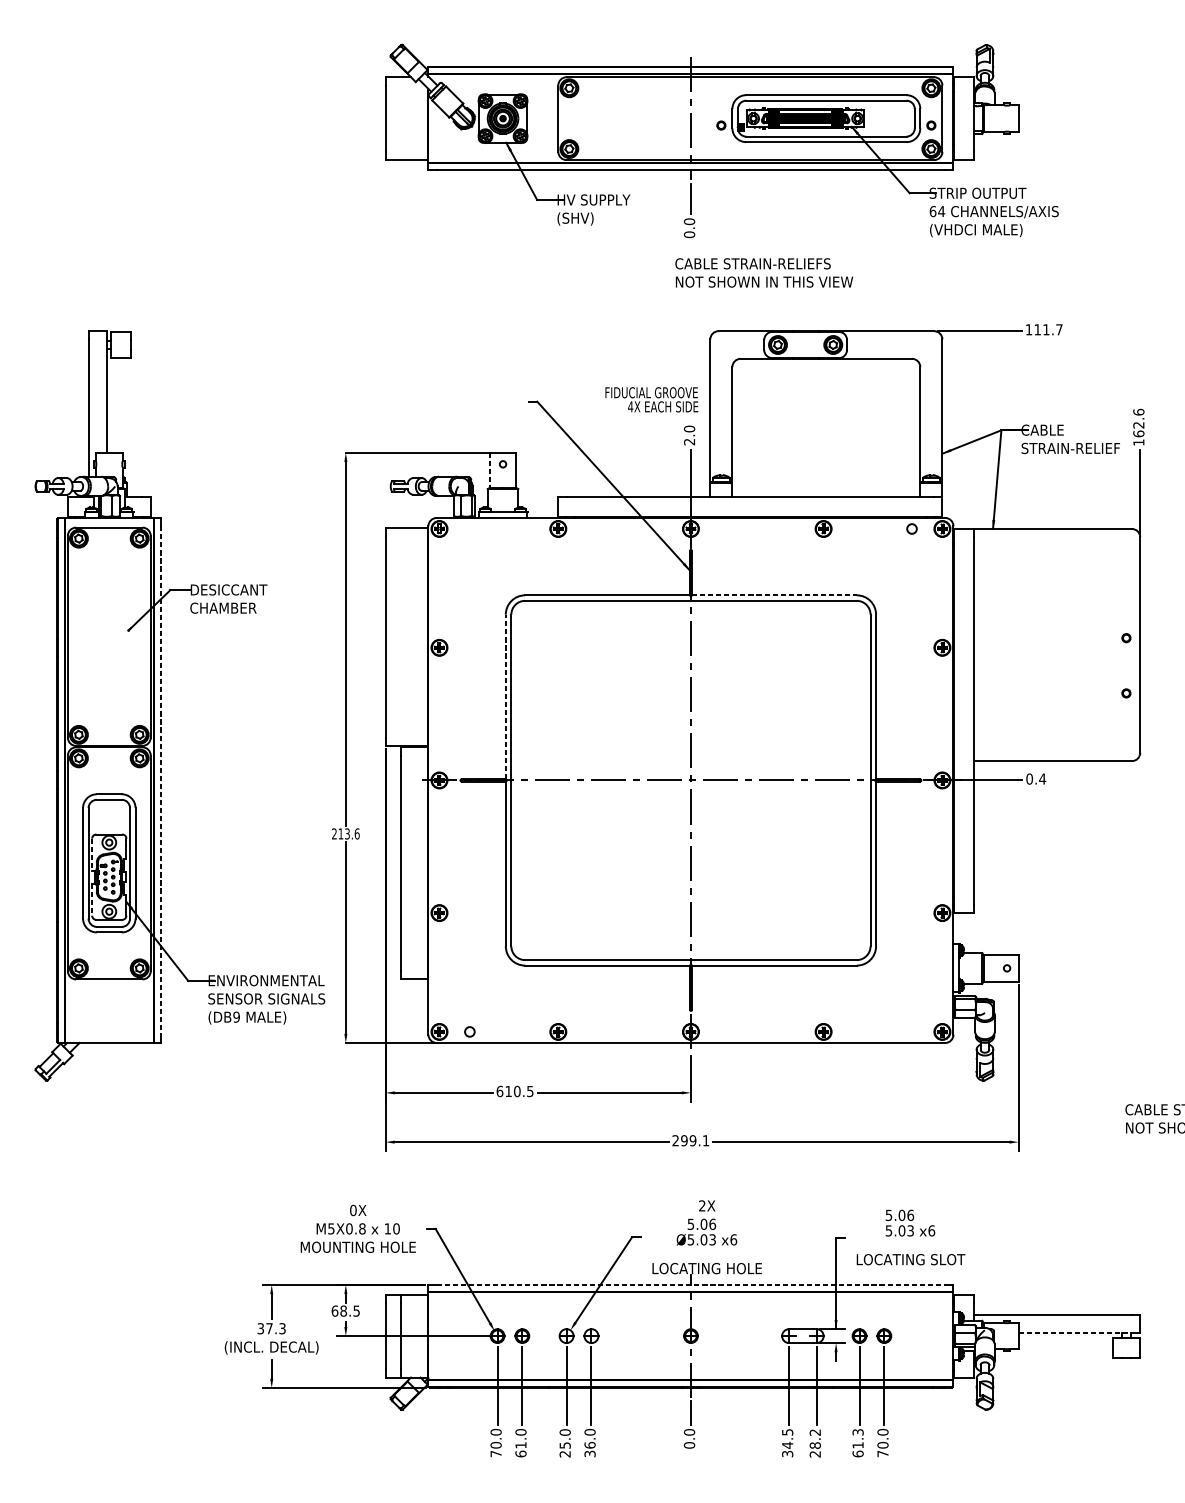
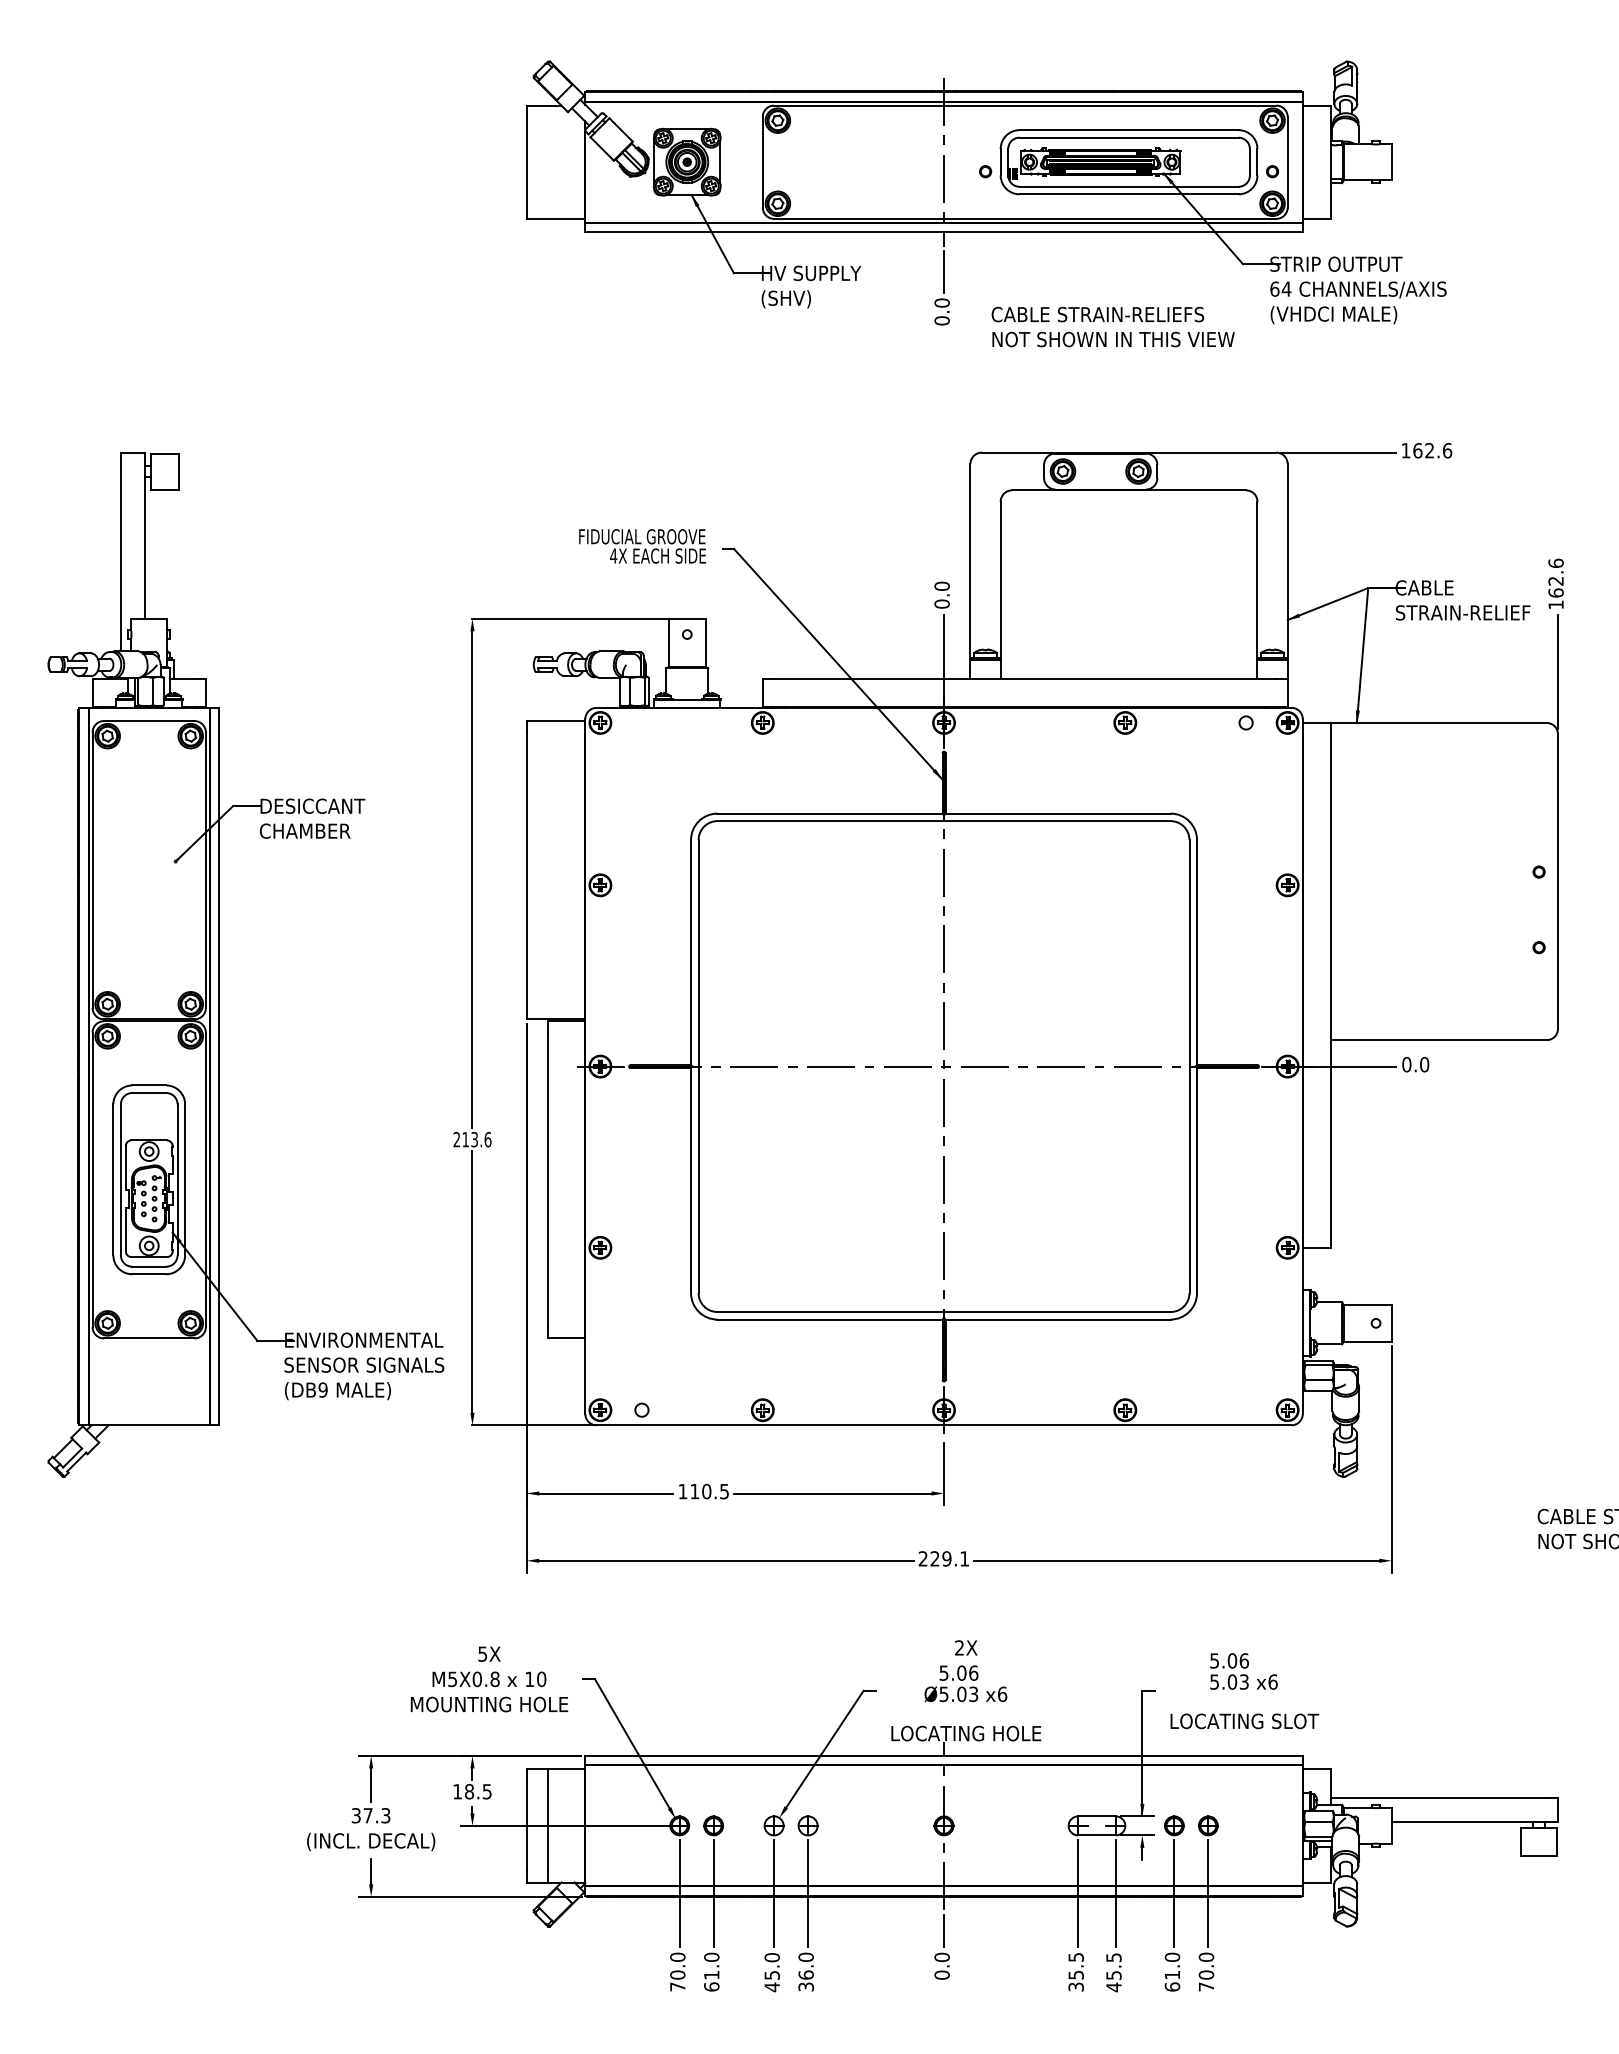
text: (763, 273) -> (1112, 327), moved
text: (1048, 329) -> (1432, 450), 111.7 -> 162.6
text: (651, 399) -> (642, 546), moved
text: (689, 441) -> (941, 603), 2.0 -> 0.0
line: (490, 470) -> (669, 642), dashed -> solid
line: (774, 595) -> (1058, 813), dashed -> solid
line: (506, 696) -> (691, 952), dashed -> solid
text: (1042, 778) -> (1424, 1064), 0.4 -> 0.0
line: (160, 781) -> (219, 1067), dashed -> solid
line: (91, 854) -> (125, 1167), dashed -> solid
line: (91, 899) -> (125, 1229), dashed -> solid
text: (499, 1091) -> (682, 1491), 610.5 -> 110.5
text: (683, 1140) -> (934, 1558), 299.1 -> 229.1
text: (353, 1209) -> (482, 1653), 0X -> 5X
line: (691, 1284) -> (944, 1755), dashed -> solid
text: (334, 1310) -> (457, 1791), 68.5 -> 18.5
line: (1075, 1333) -> (1469, 1822), dashed -> solid
text: (858, 1431) -> (1172, 1956), 61.3 -> 61.0
text: (814, 1443) -> (1113, 1972), 28.2 -> 45.5
text: (787, 1445) -> (1075, 1975), 34.5 -> 35.5
text: (564, 1454) -> (771, 1987), 25.0 -> 45.0

